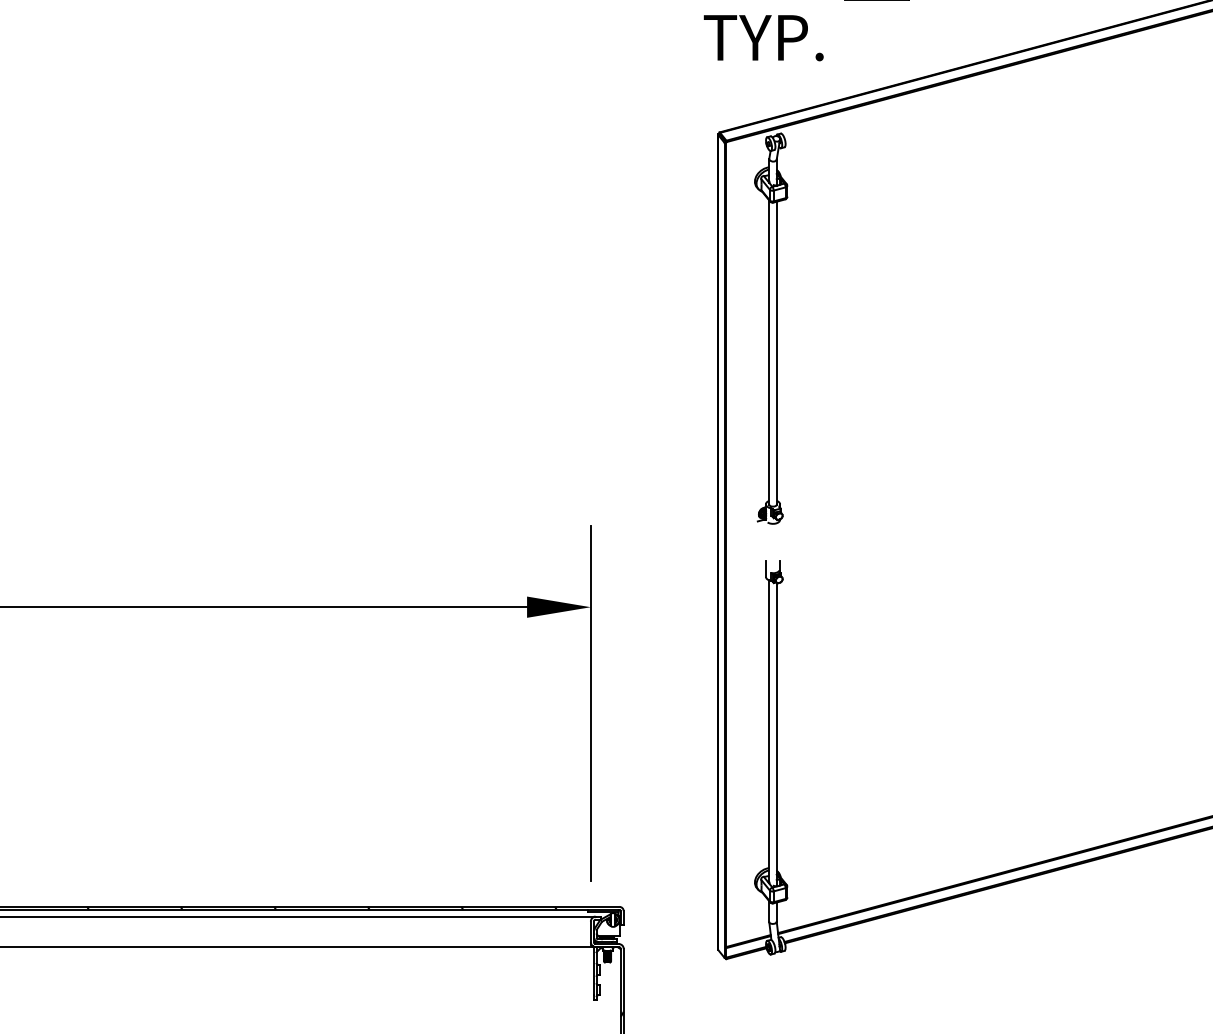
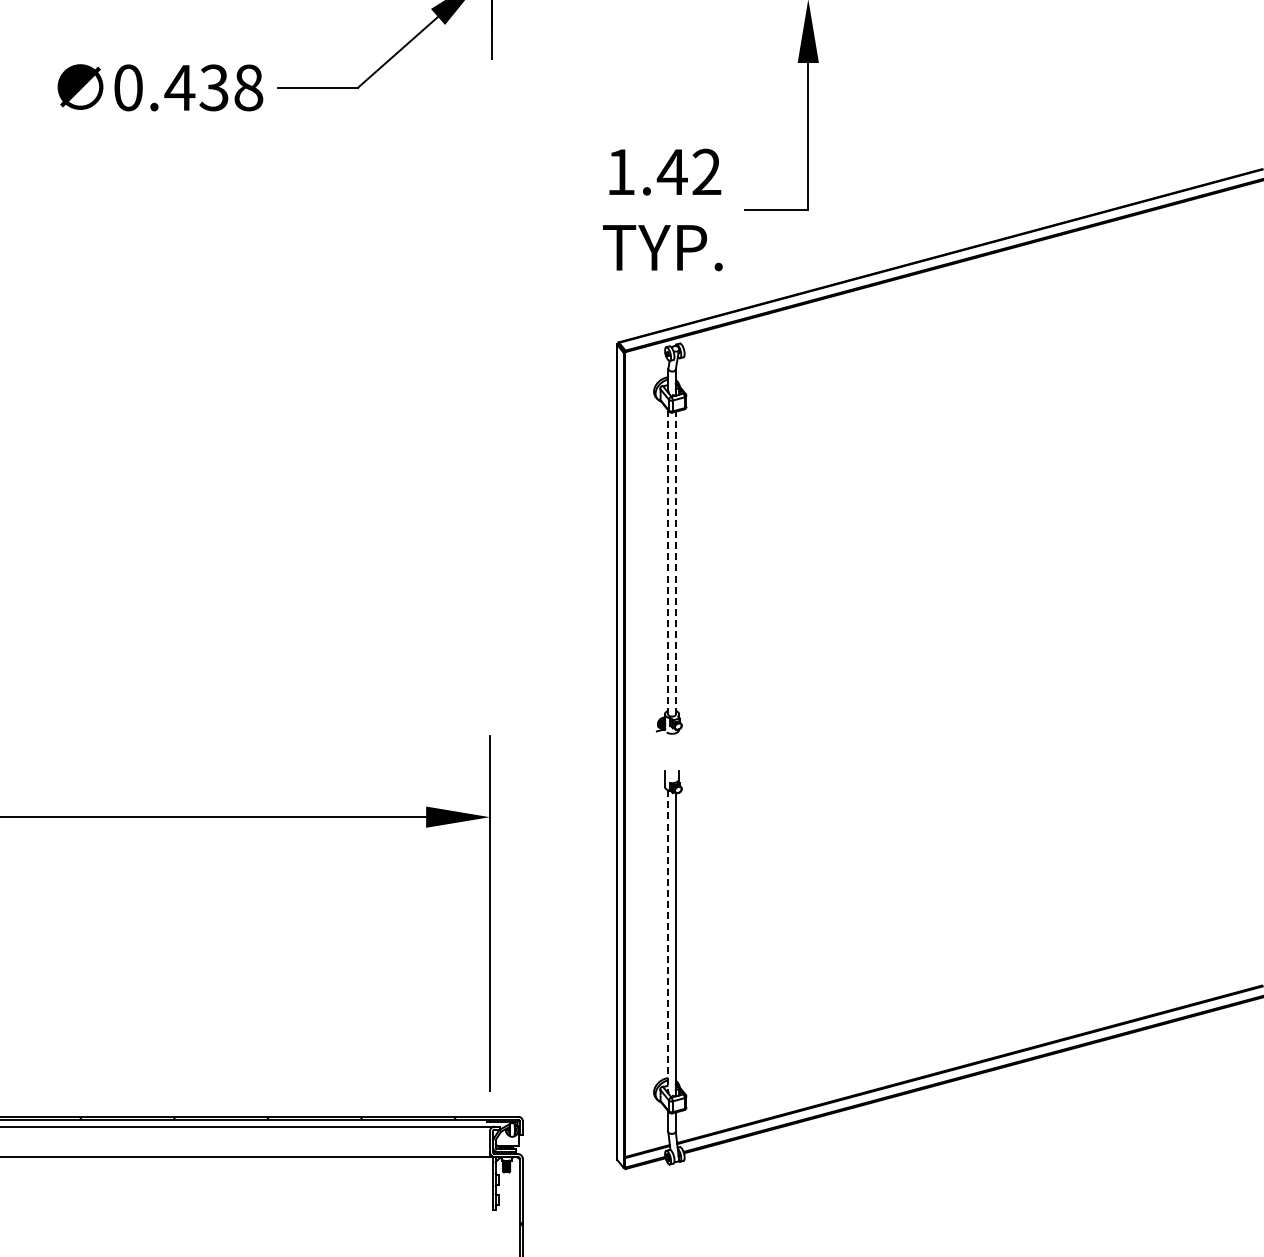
line: (769, 352) -> (668, 562), solid -> dashed
line: (776, 353) -> (675, 563), solid -> dashed
line: (769, 732) -> (668, 942), solid -> dashed

